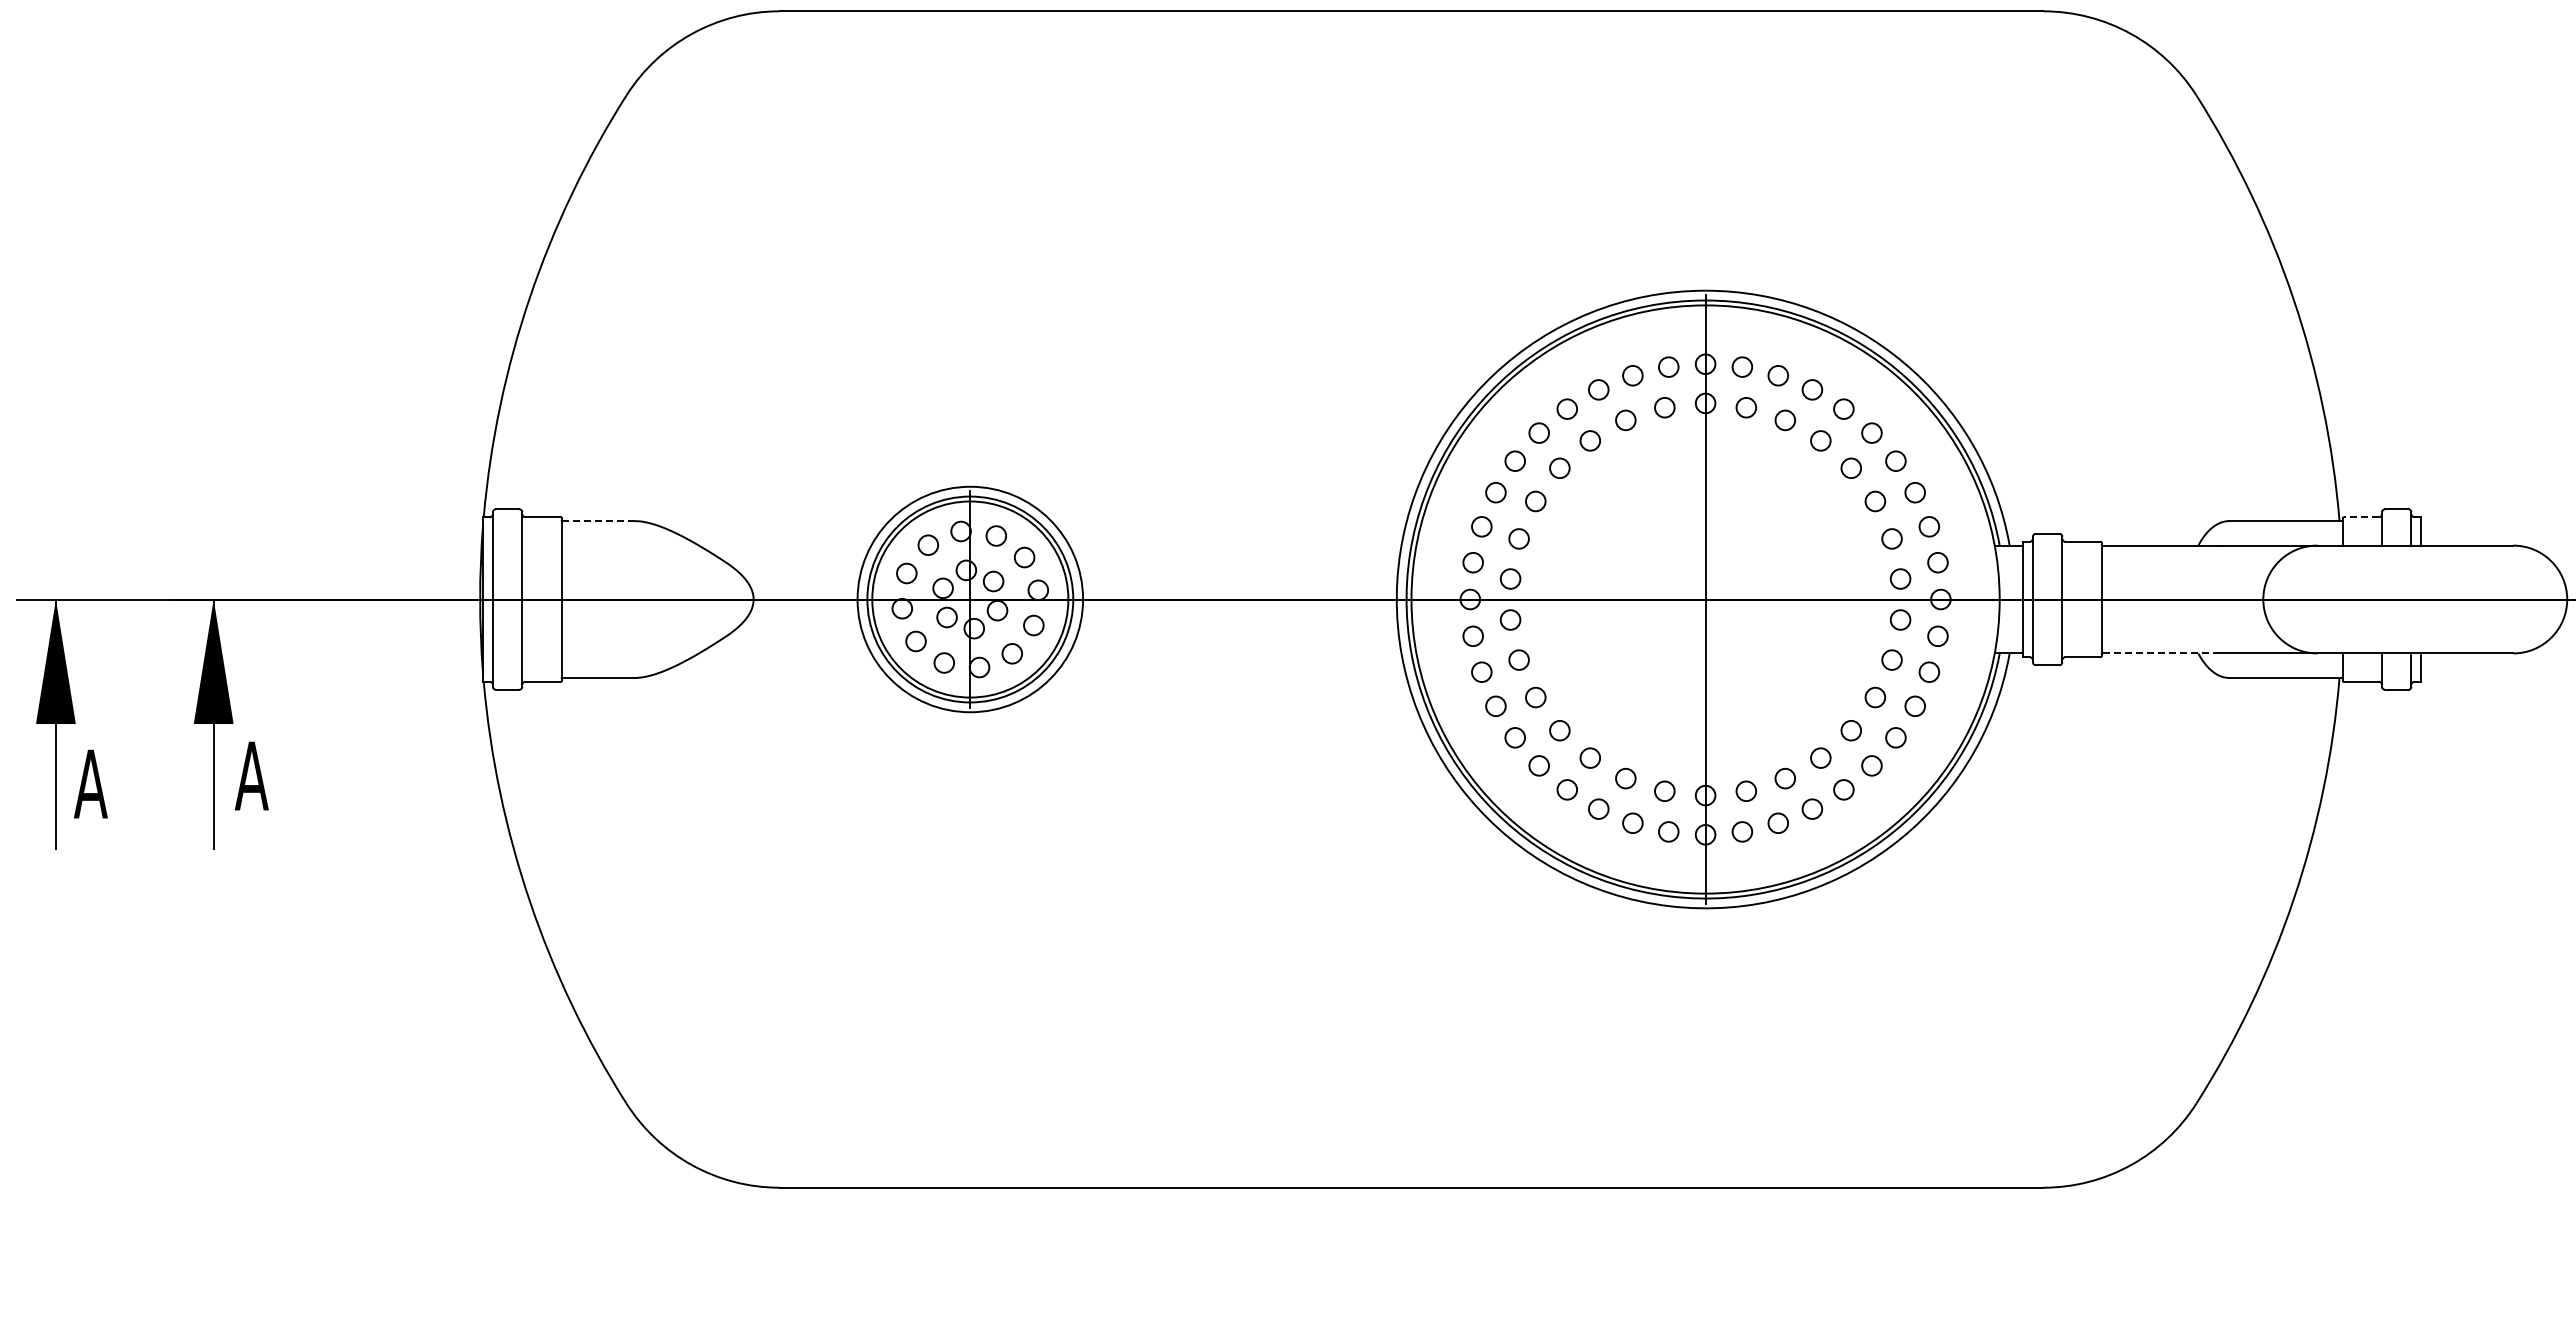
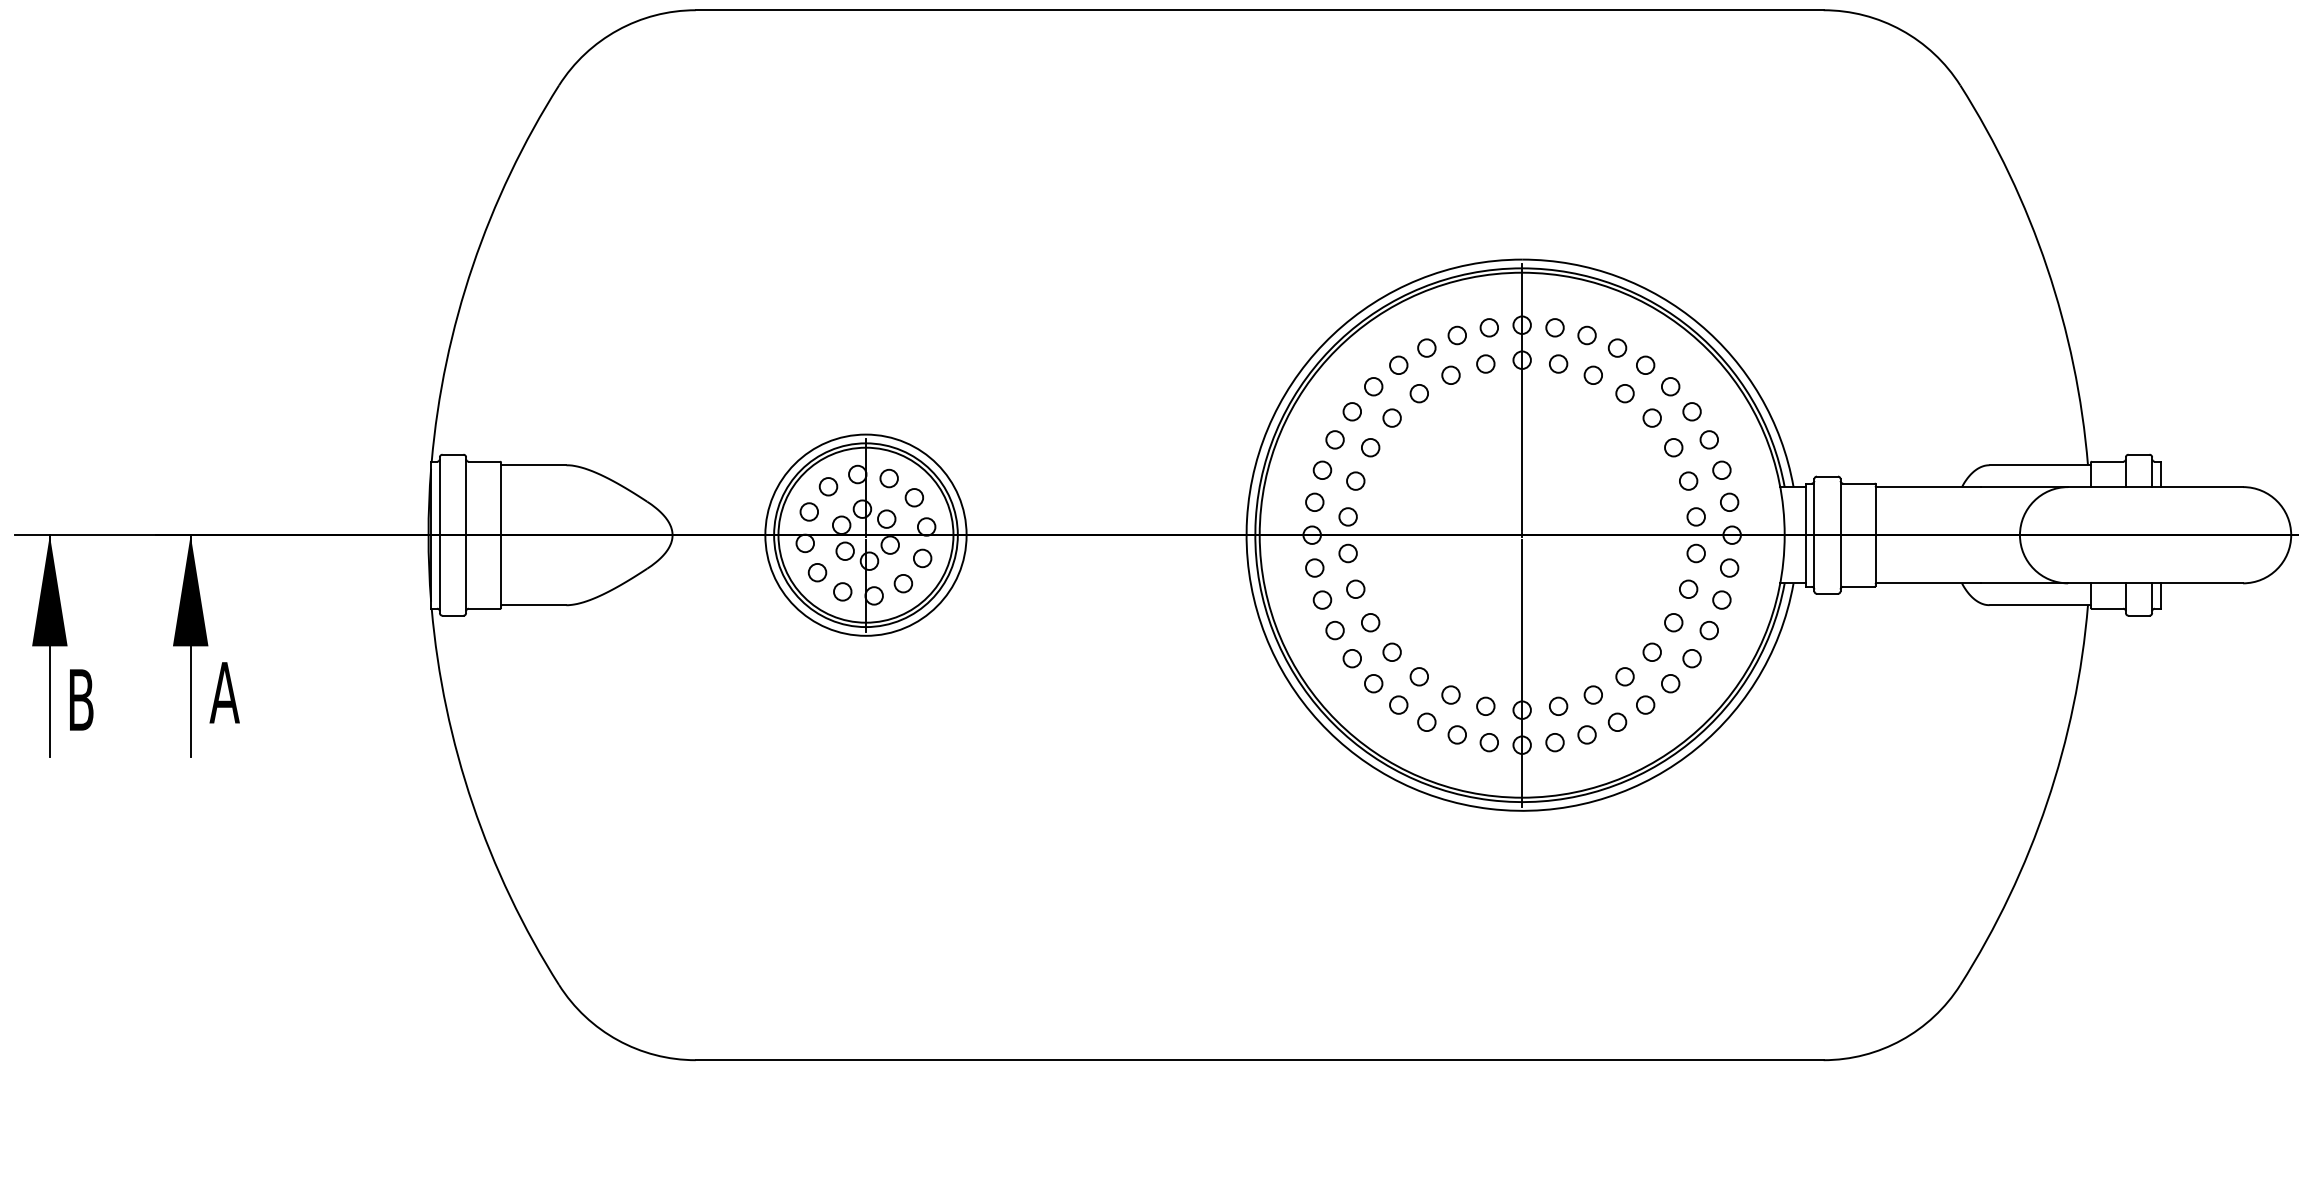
line: (2361, 517) -> (2107, 462), dashed -> solid
line: (598, 521) -> (534, 465), dashed -> solid
line: (2161, 653) -> (1929, 583), dashed -> solid
text: (90, 783) -> (80, 699), A -> B

